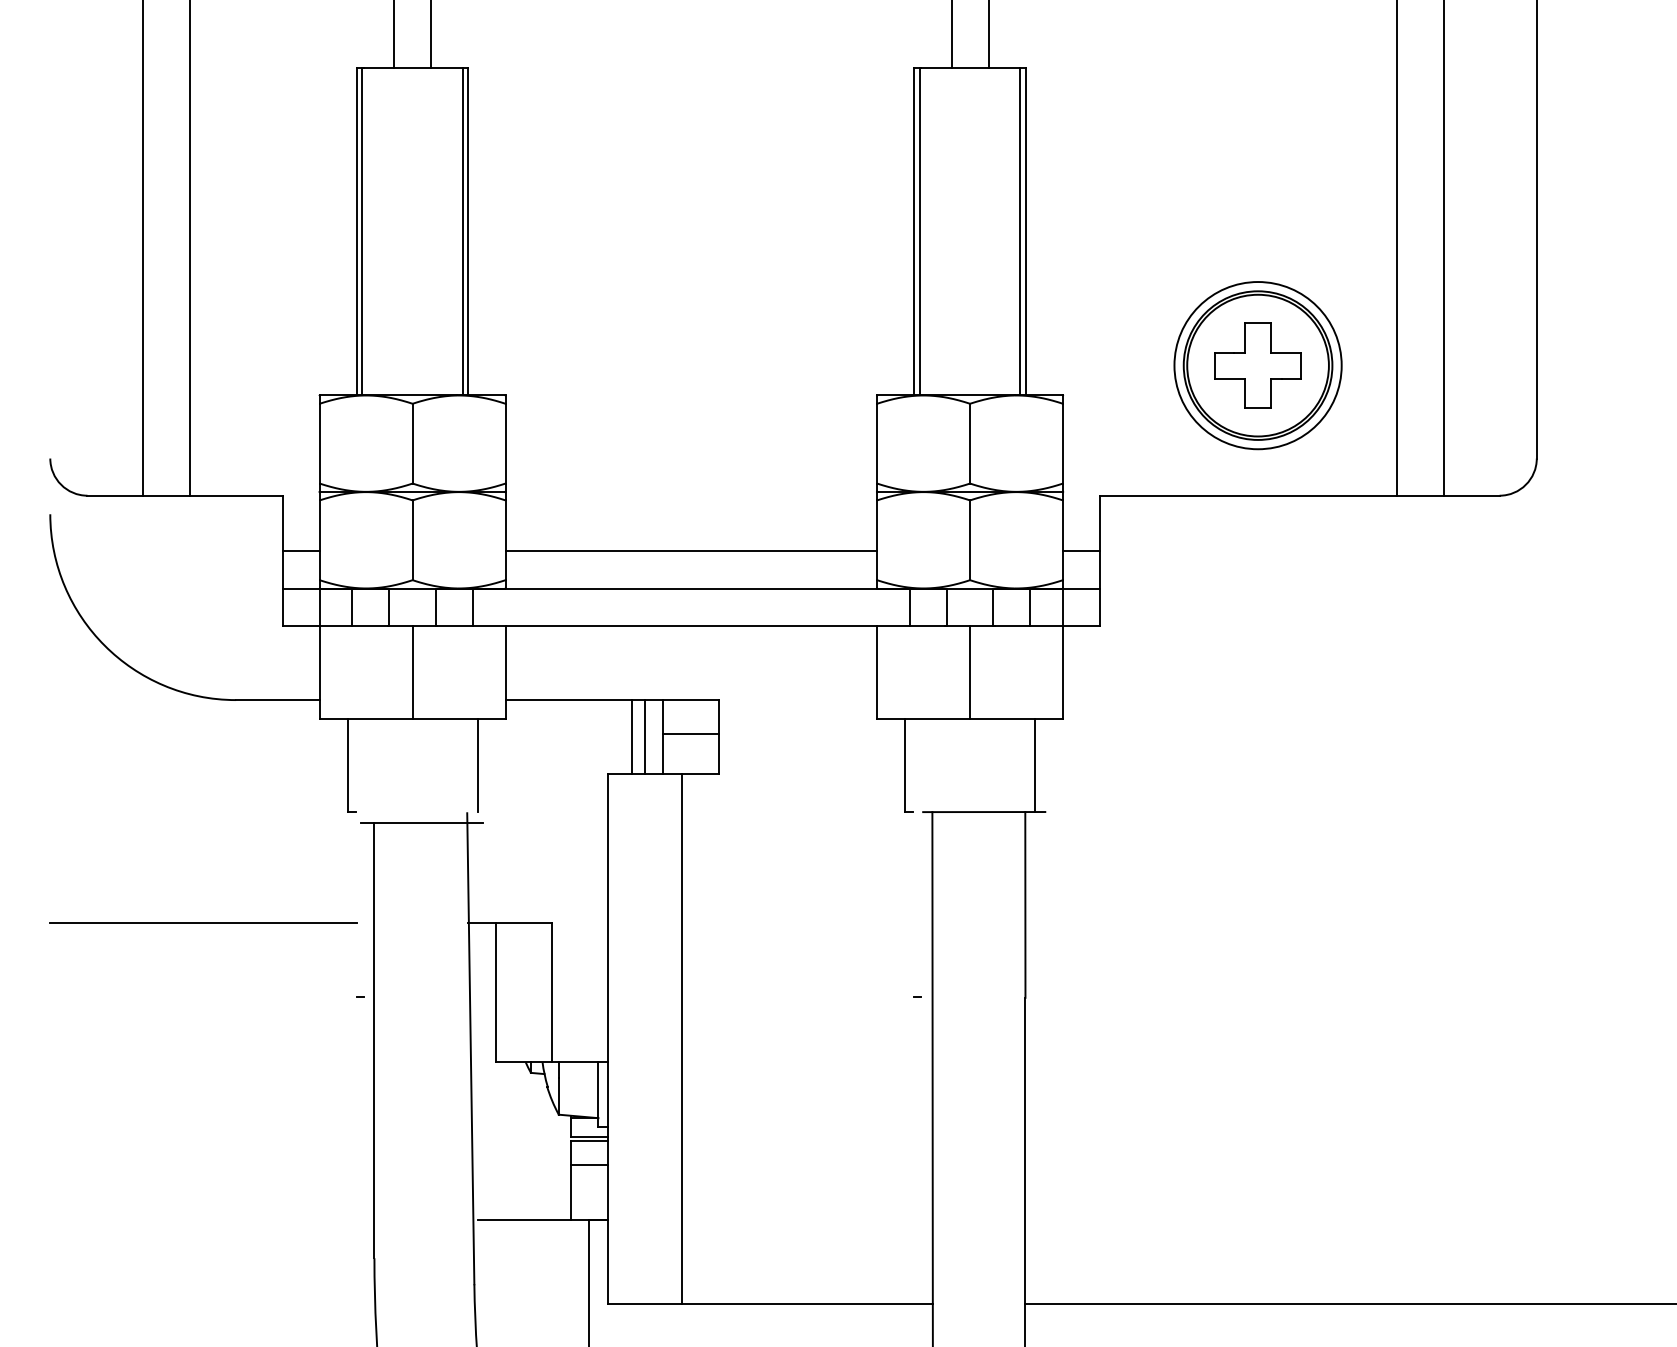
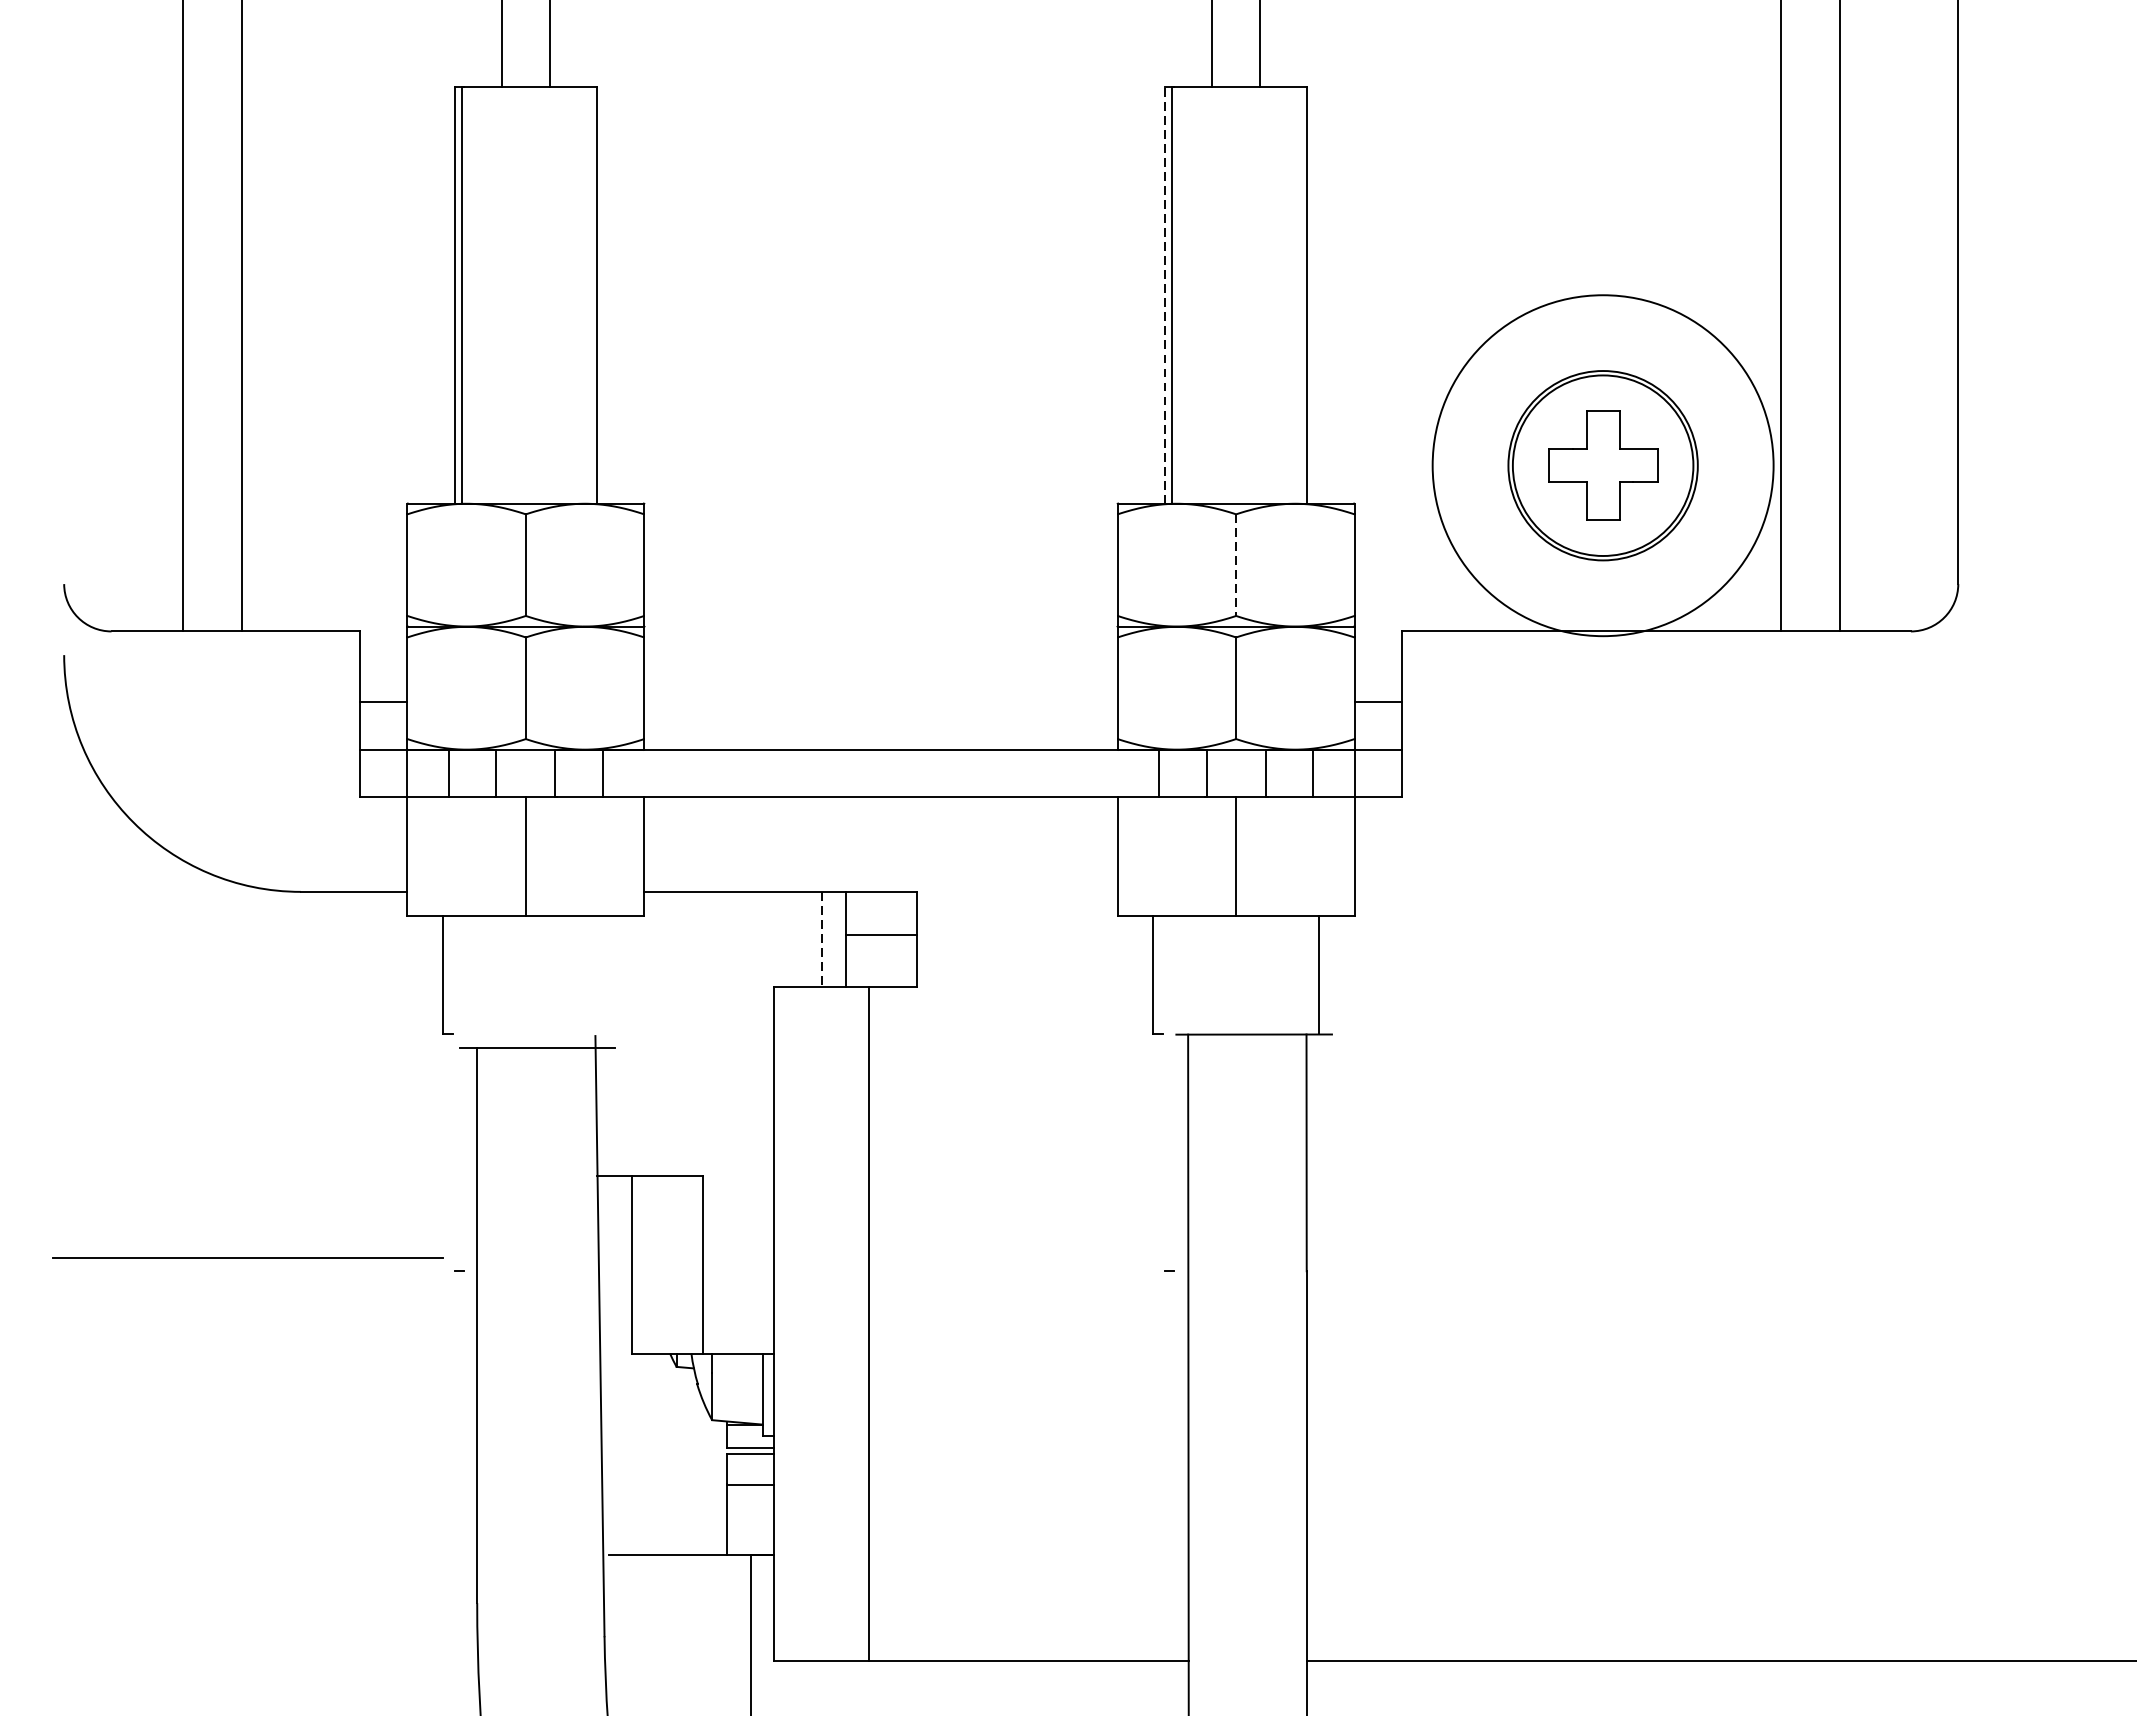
line: (462, 231) -> (589, 294), removed
line: (914, 231) -> (1165, 294), solid -> dashed
line: (1020, 231) -> (1300, 294), removed
circle: (1257, 365) -> (1602, 465), size x1.6
line: (970, 443) -> (1236, 564), solid -> dashed
line: (691, 551) -> (881, 702), removed
line: (631, 737) -> (804, 939), removed
line: (644, 737) -> (821, 939), solid -> dashed
line: (477, 764) -> (608, 973), removed
line: (203, 922) -> (247, 1256), moved

